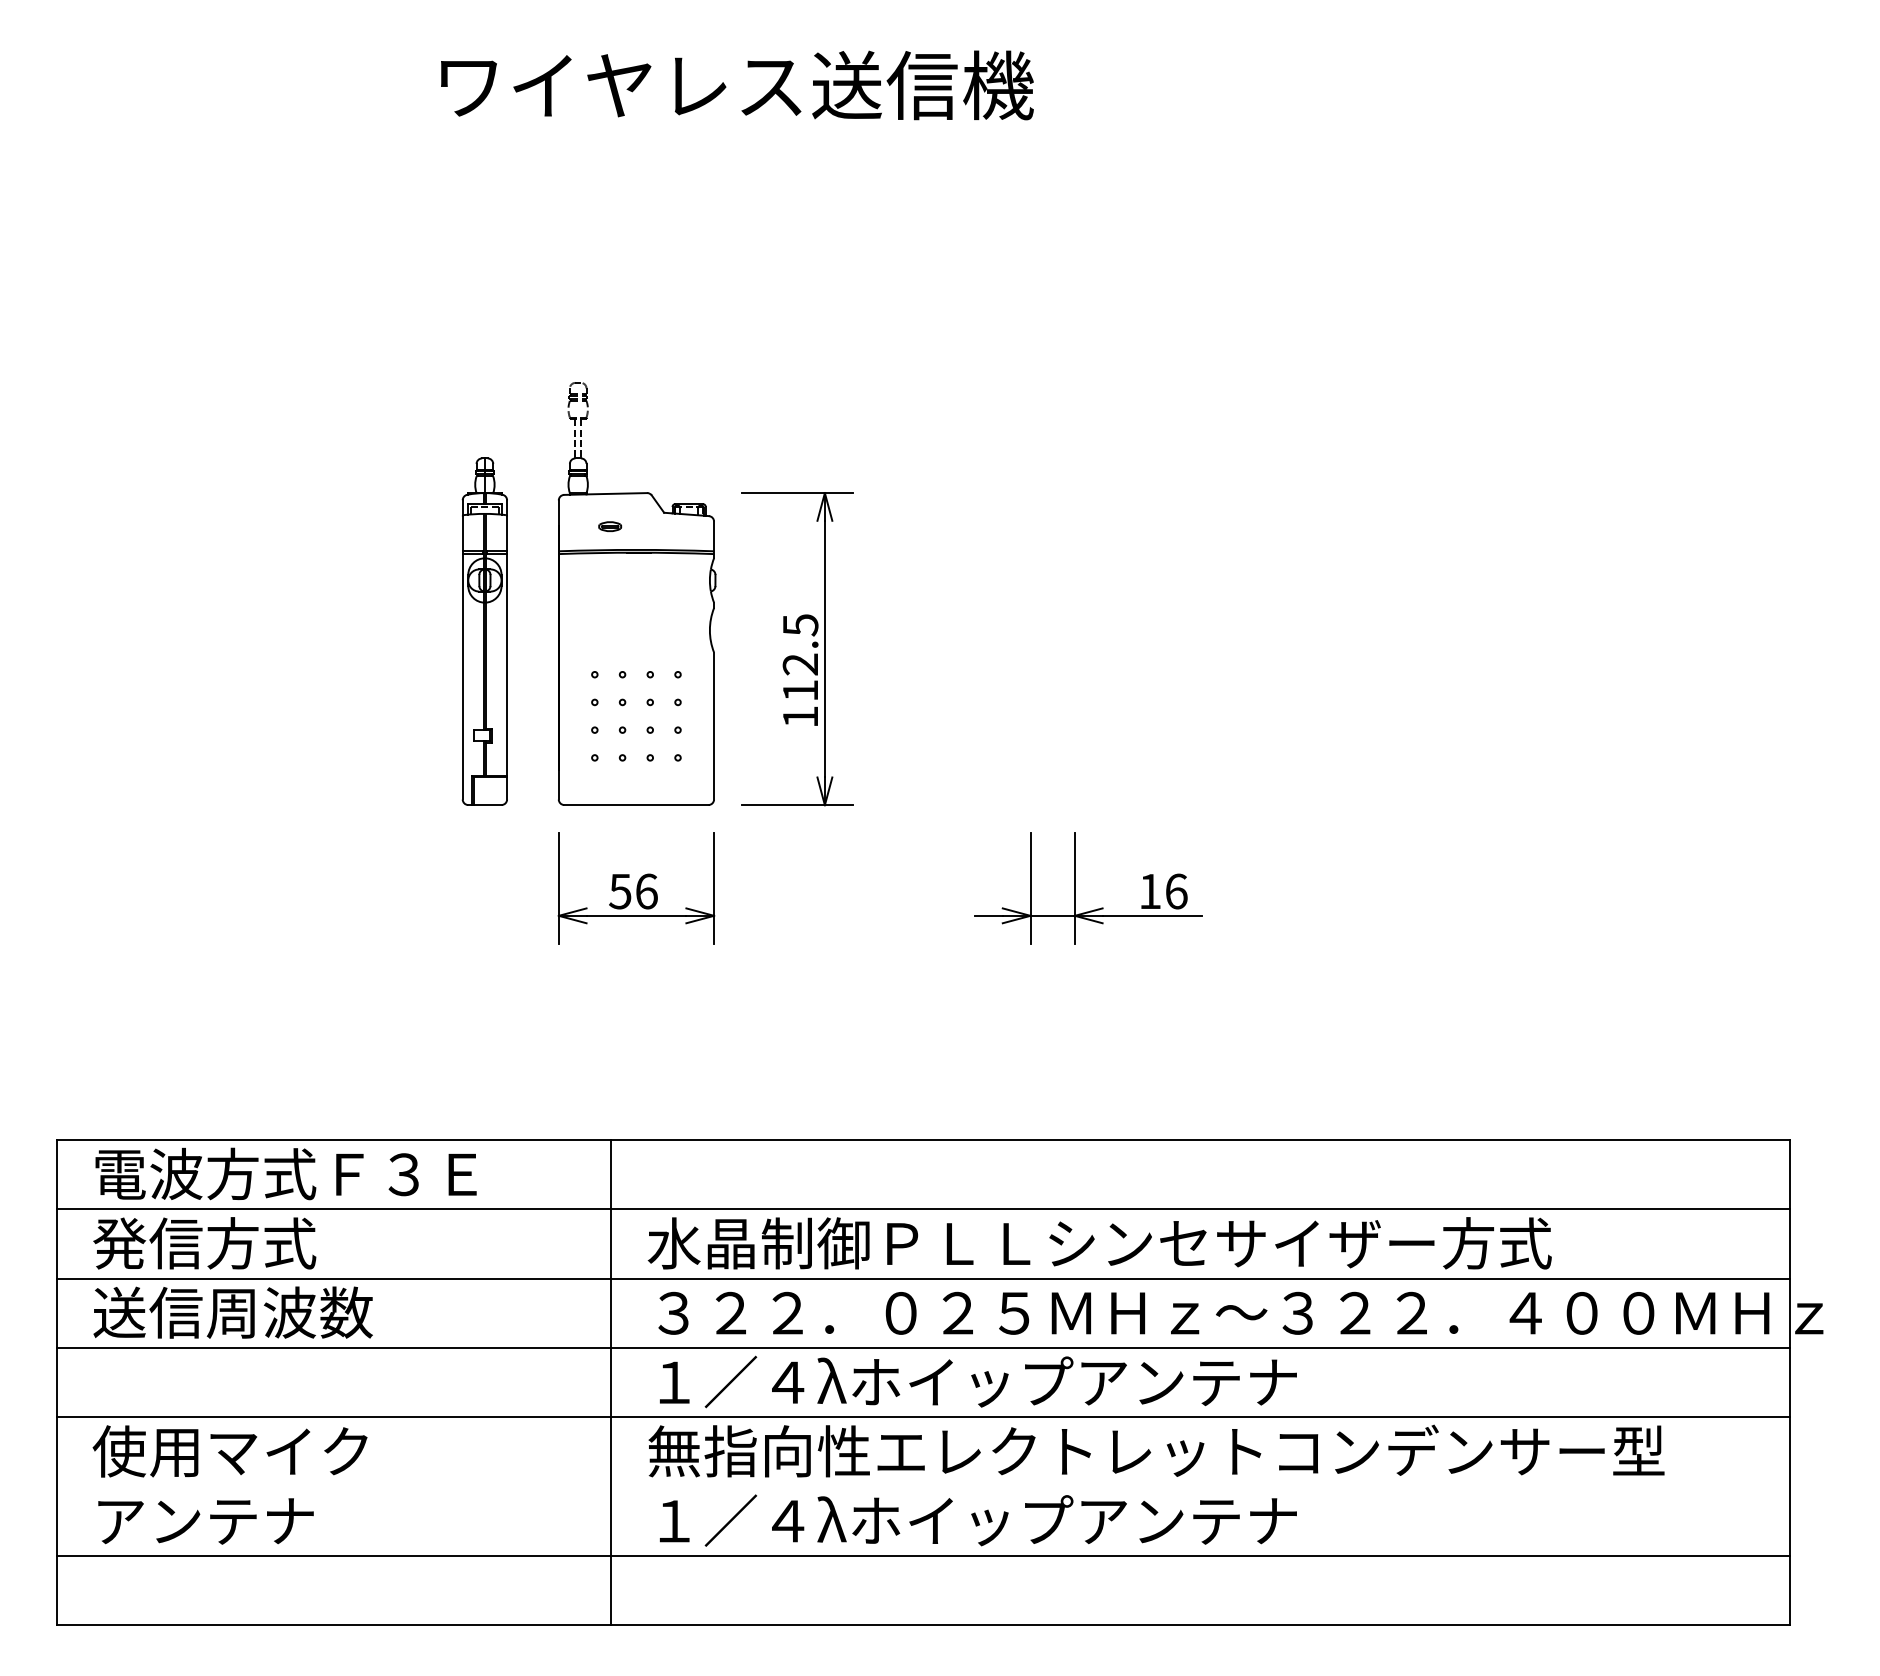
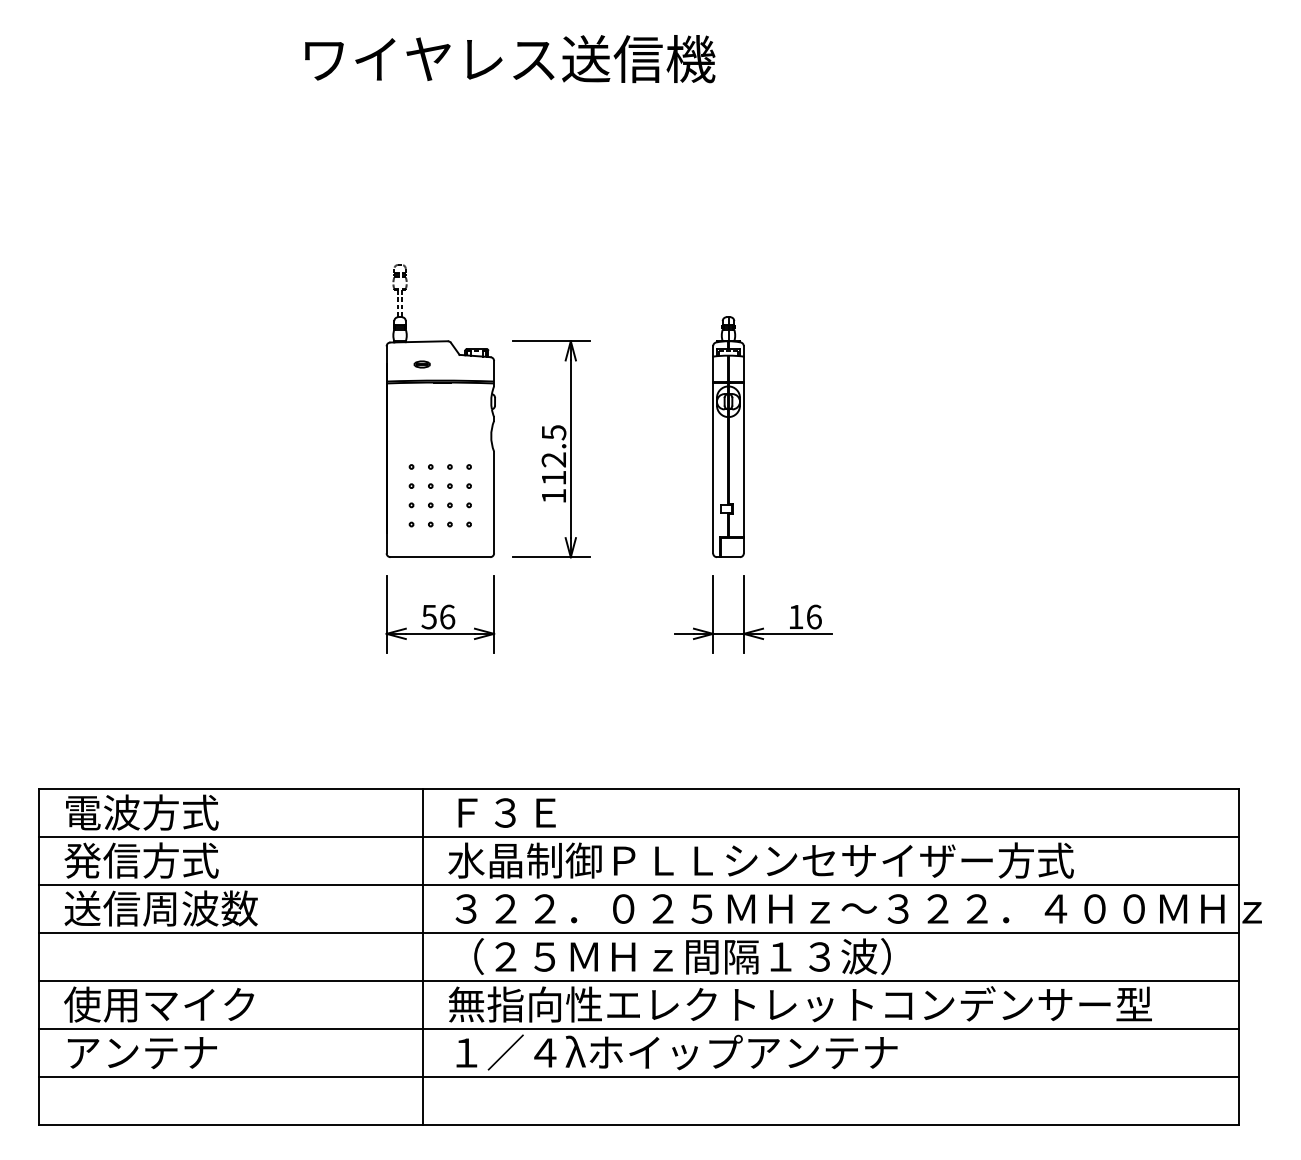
part: (484, 630) -> (728, 436), moved
text: (405, 1173) -> (506, 812), moved
text: (977, 1381) -> (676, 956), １／４λホイップアンテナ -> （２５ＭＨｚ間隔１３波）
line: (922, 1487) -> (638, 1029), added

